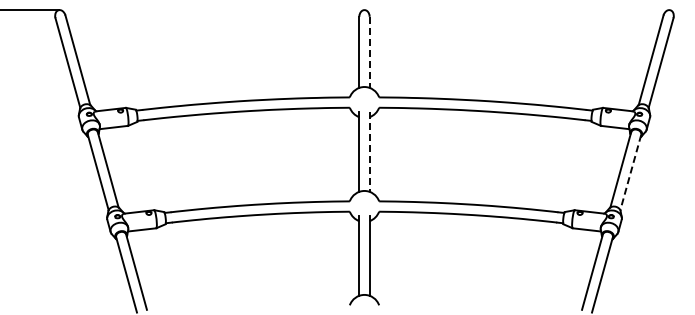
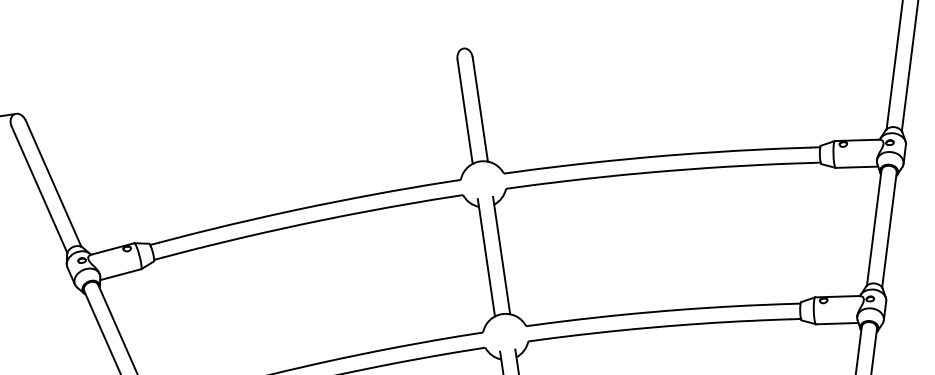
line: (369, 52) -> (480, 109), dashed -> solid
line: (369, 151) -> (501, 255), dashed -> solid
line: (630, 173) -> (889, 231), dashed -> solid

